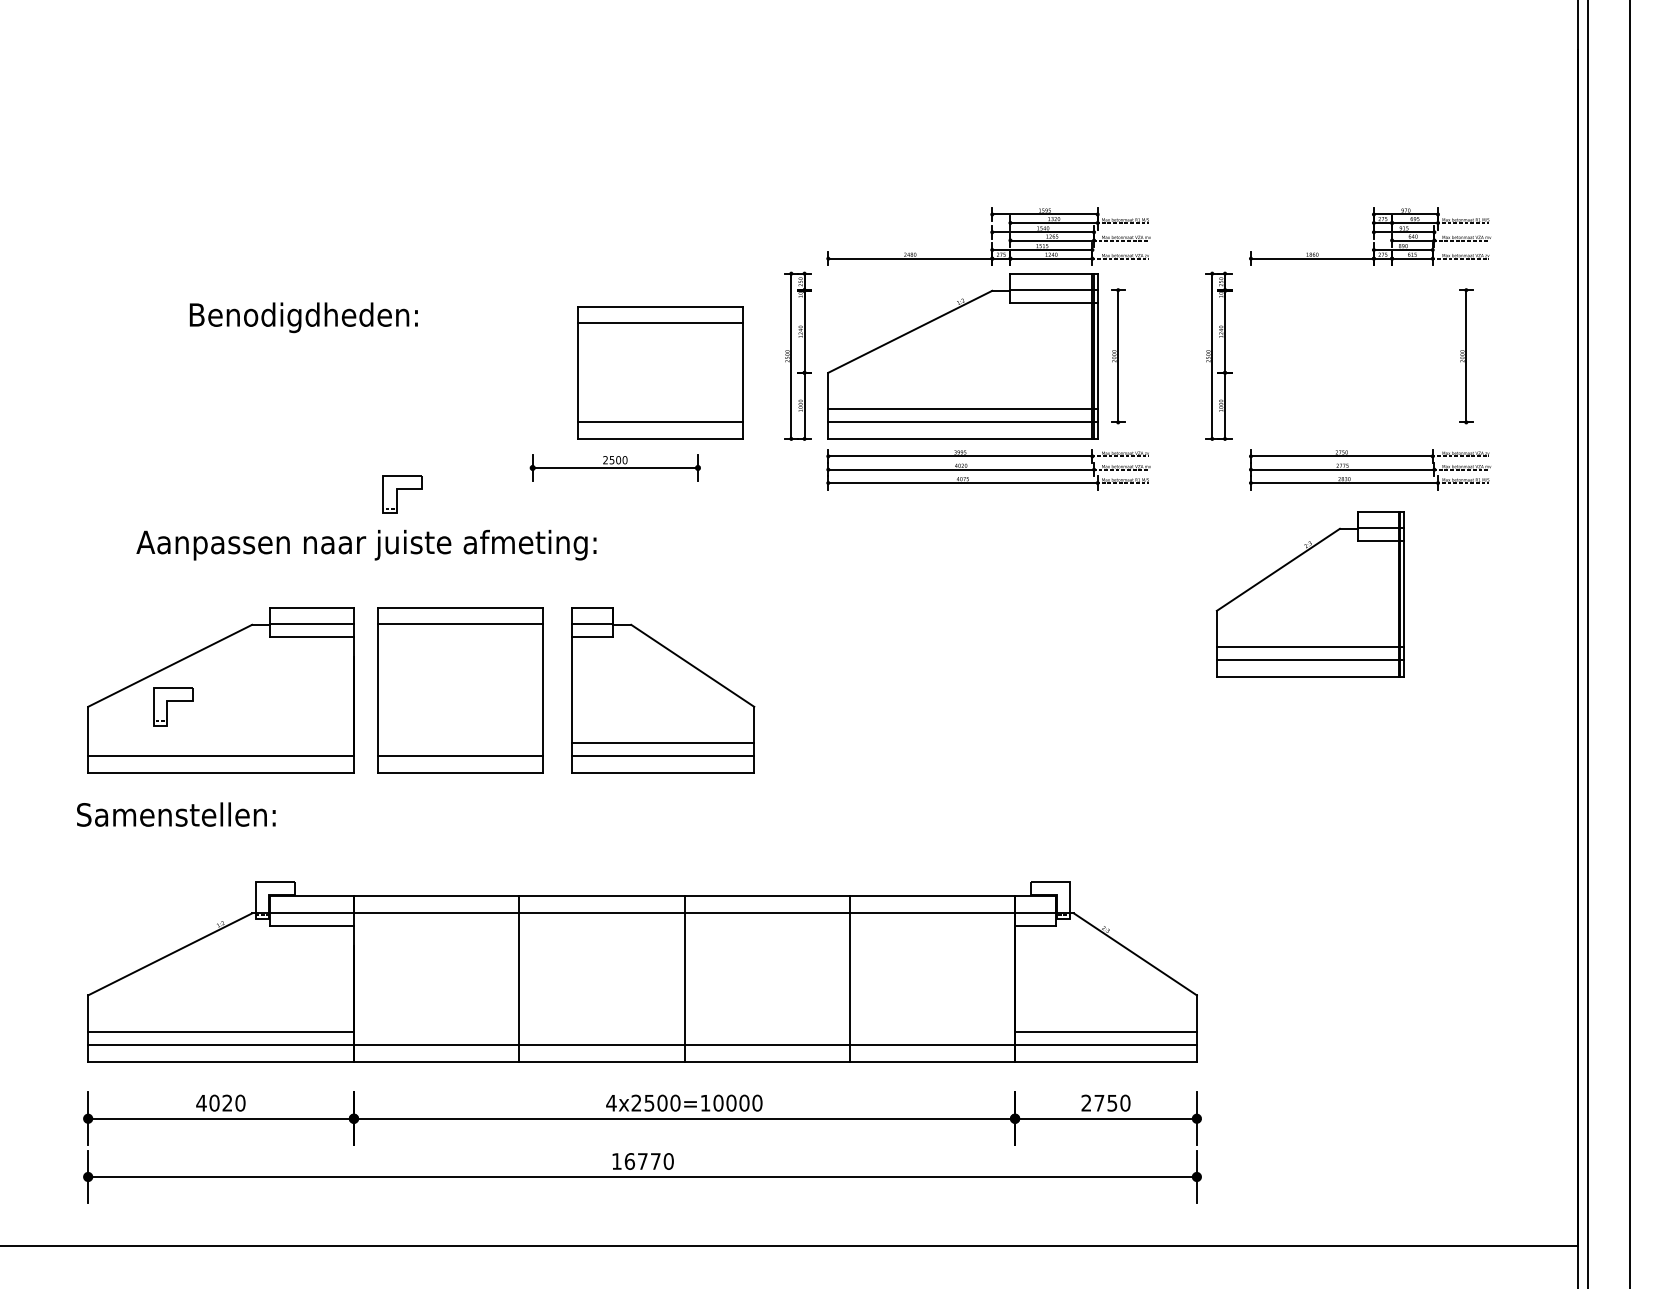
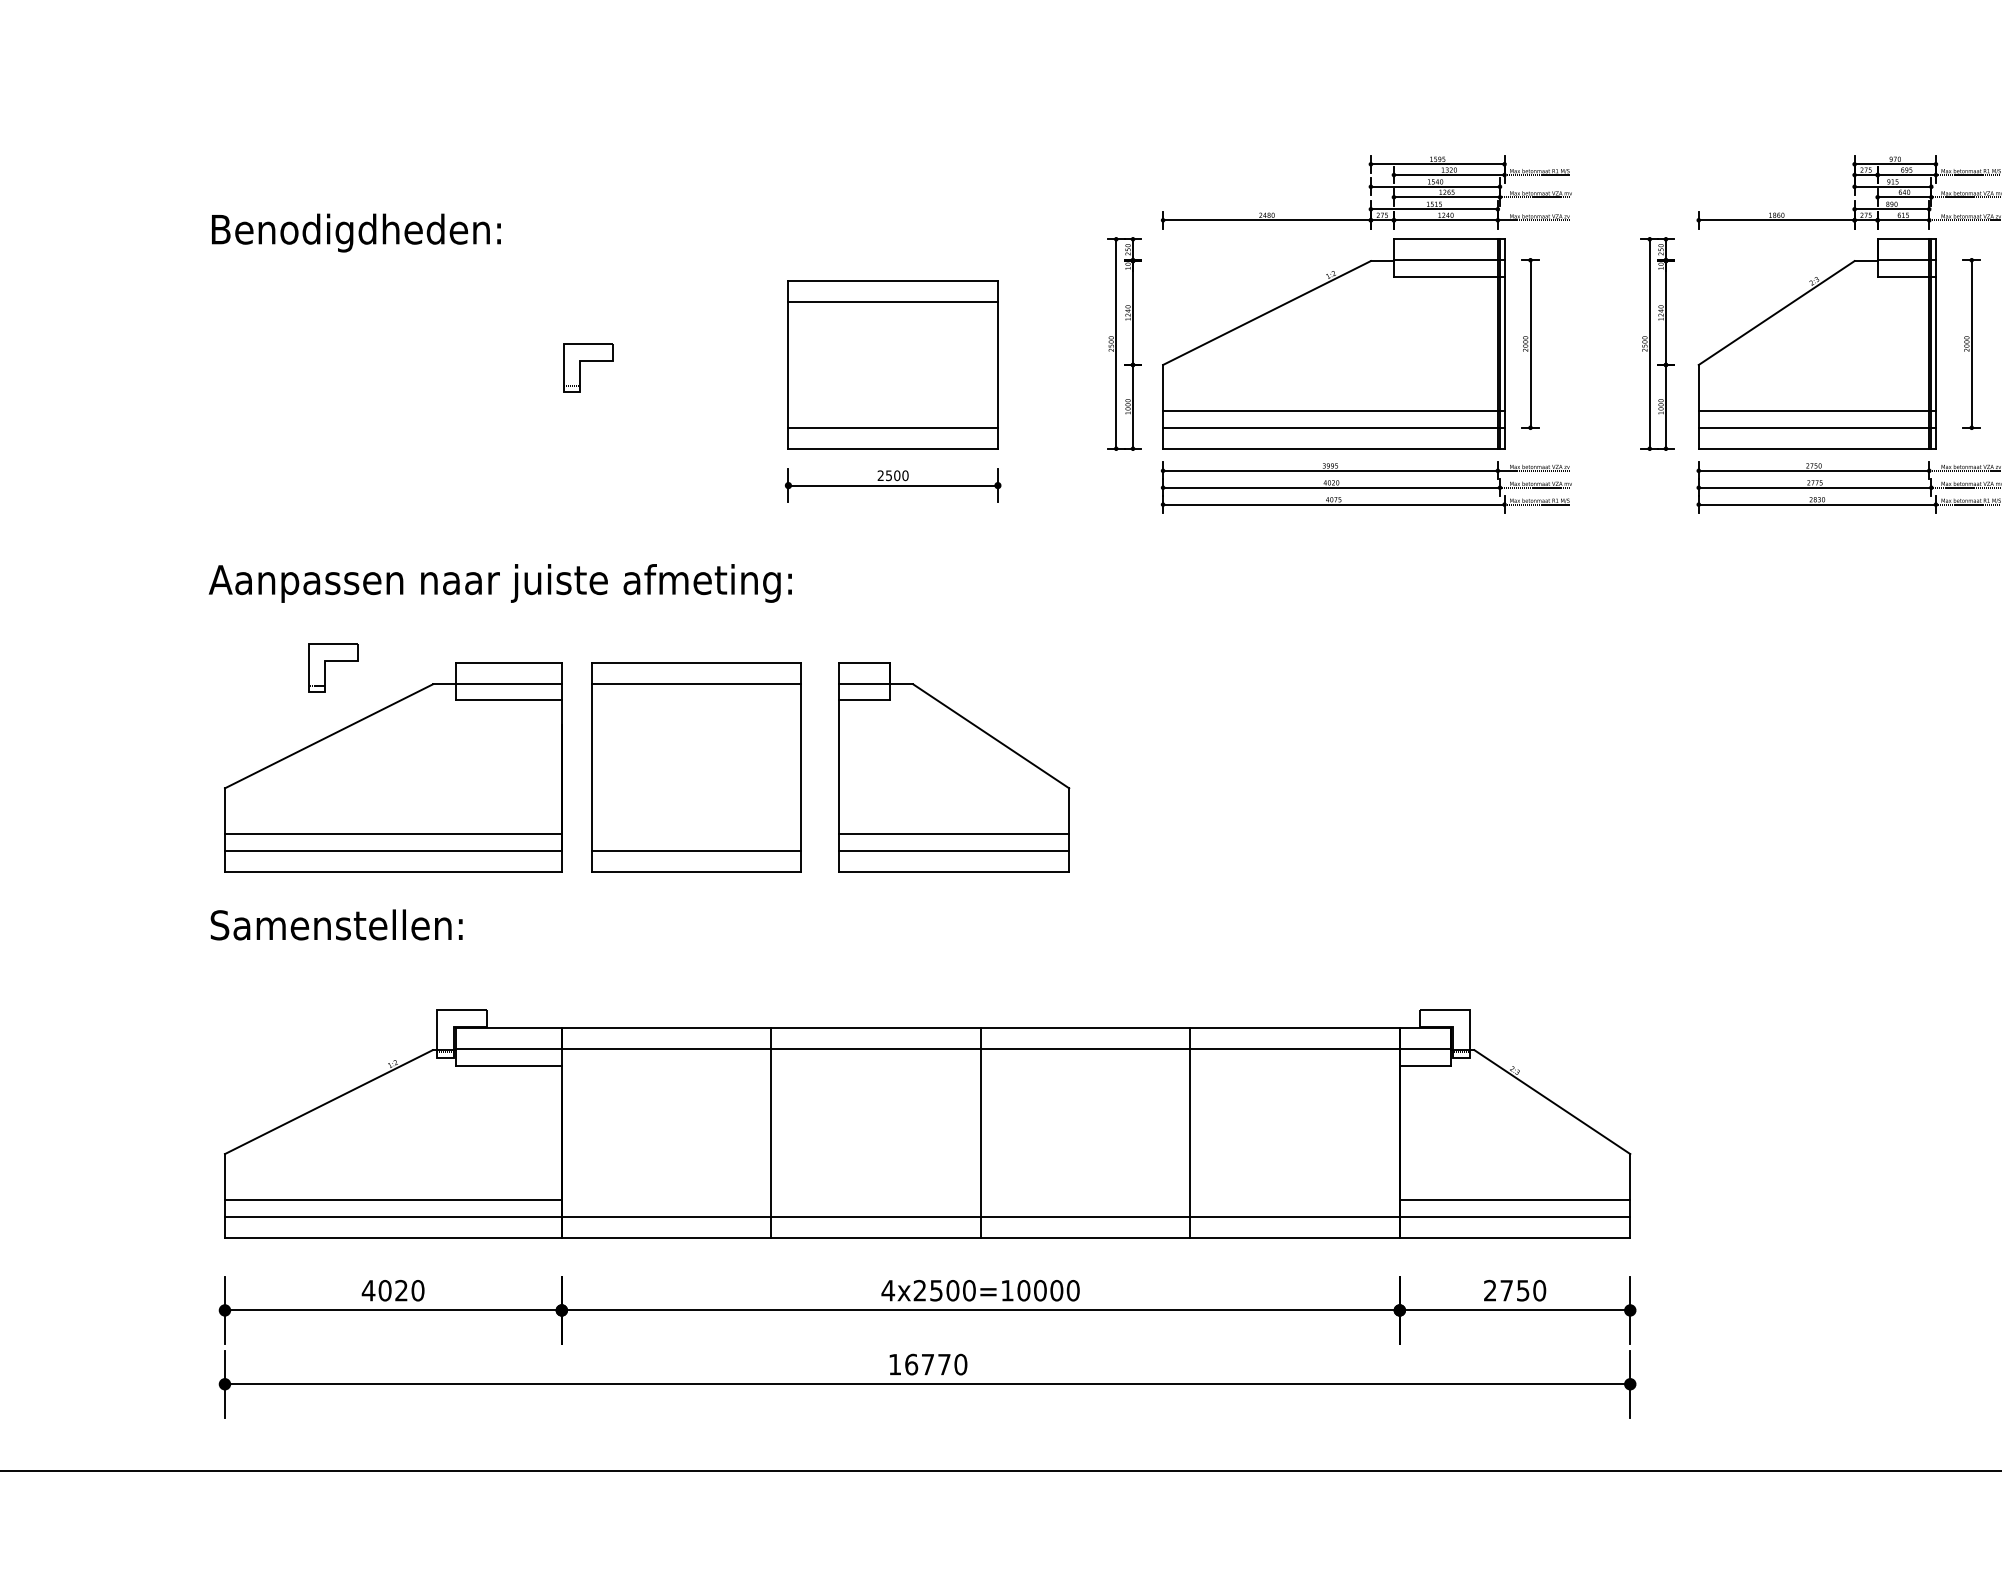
text: (303, 317) -> (355, 232), moved
part: (660, 372) -> (893, 364), moved
part: (402, 494) -> (587, 368), moved
text: (366, 544) -> (500, 582), moved
part: (1309, 594) -> (1816, 344), moved
part: (173, 706) -> (333, 667), moved
line: (220, 743) -> (392, 834), added

